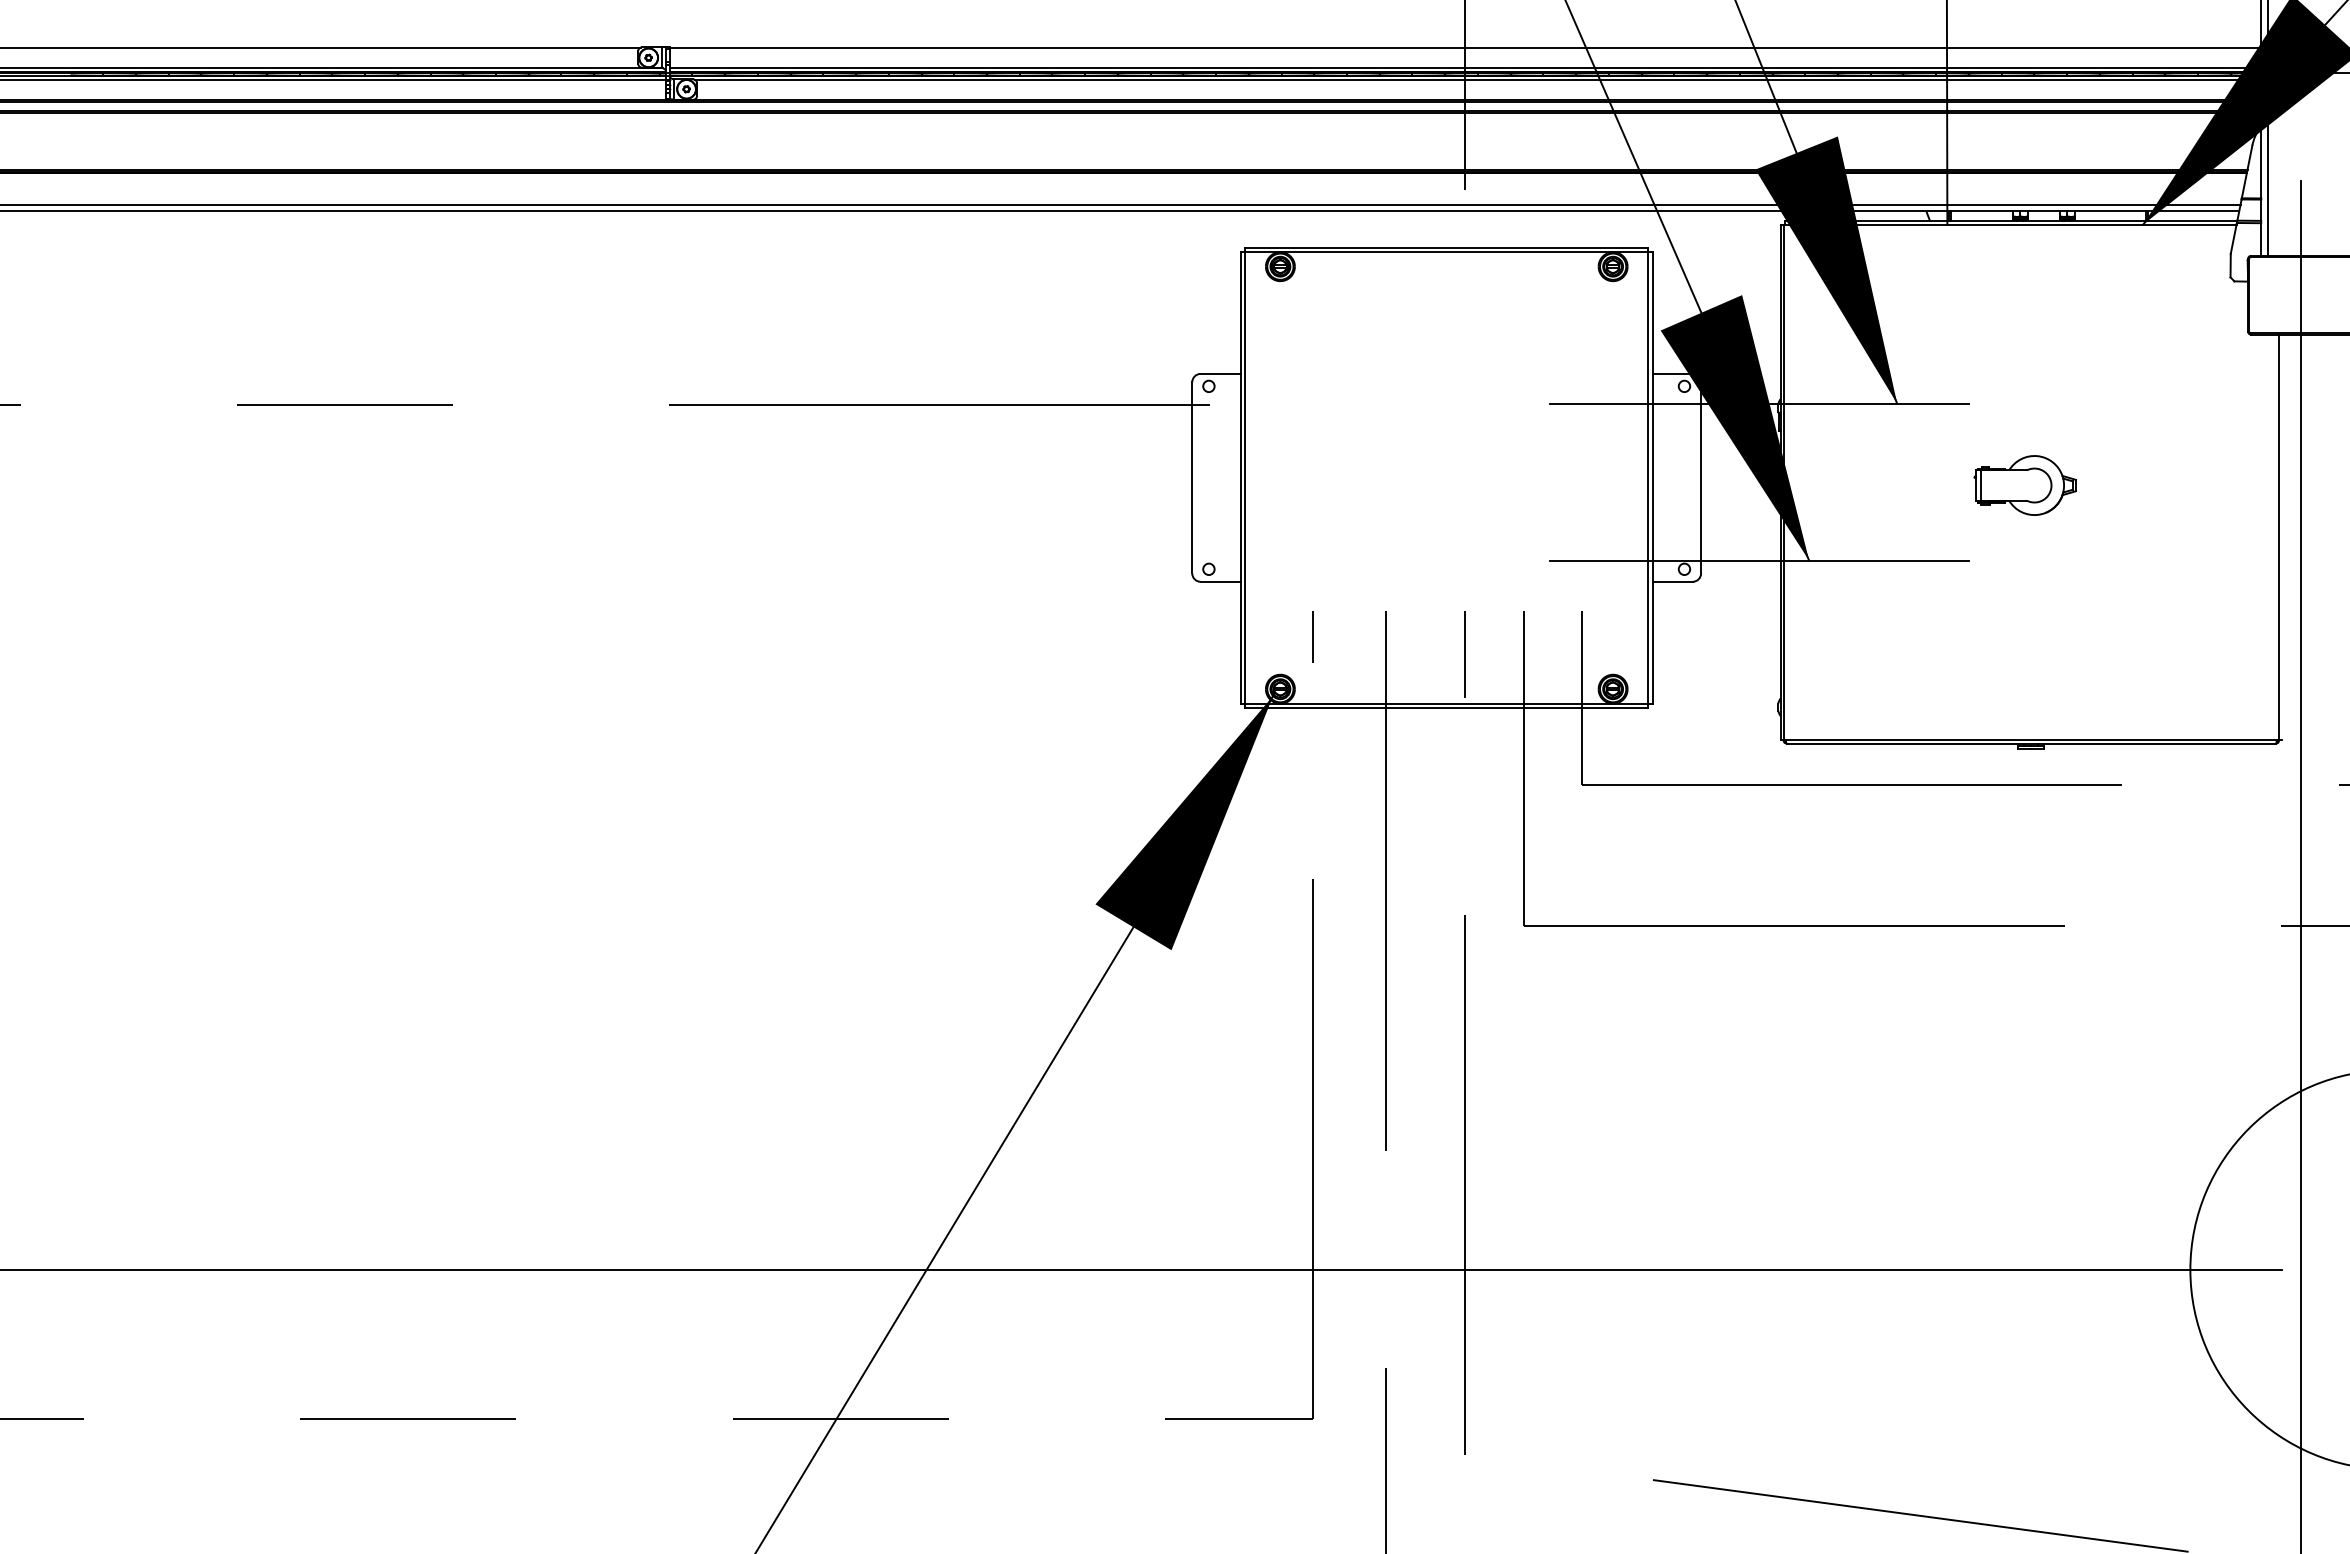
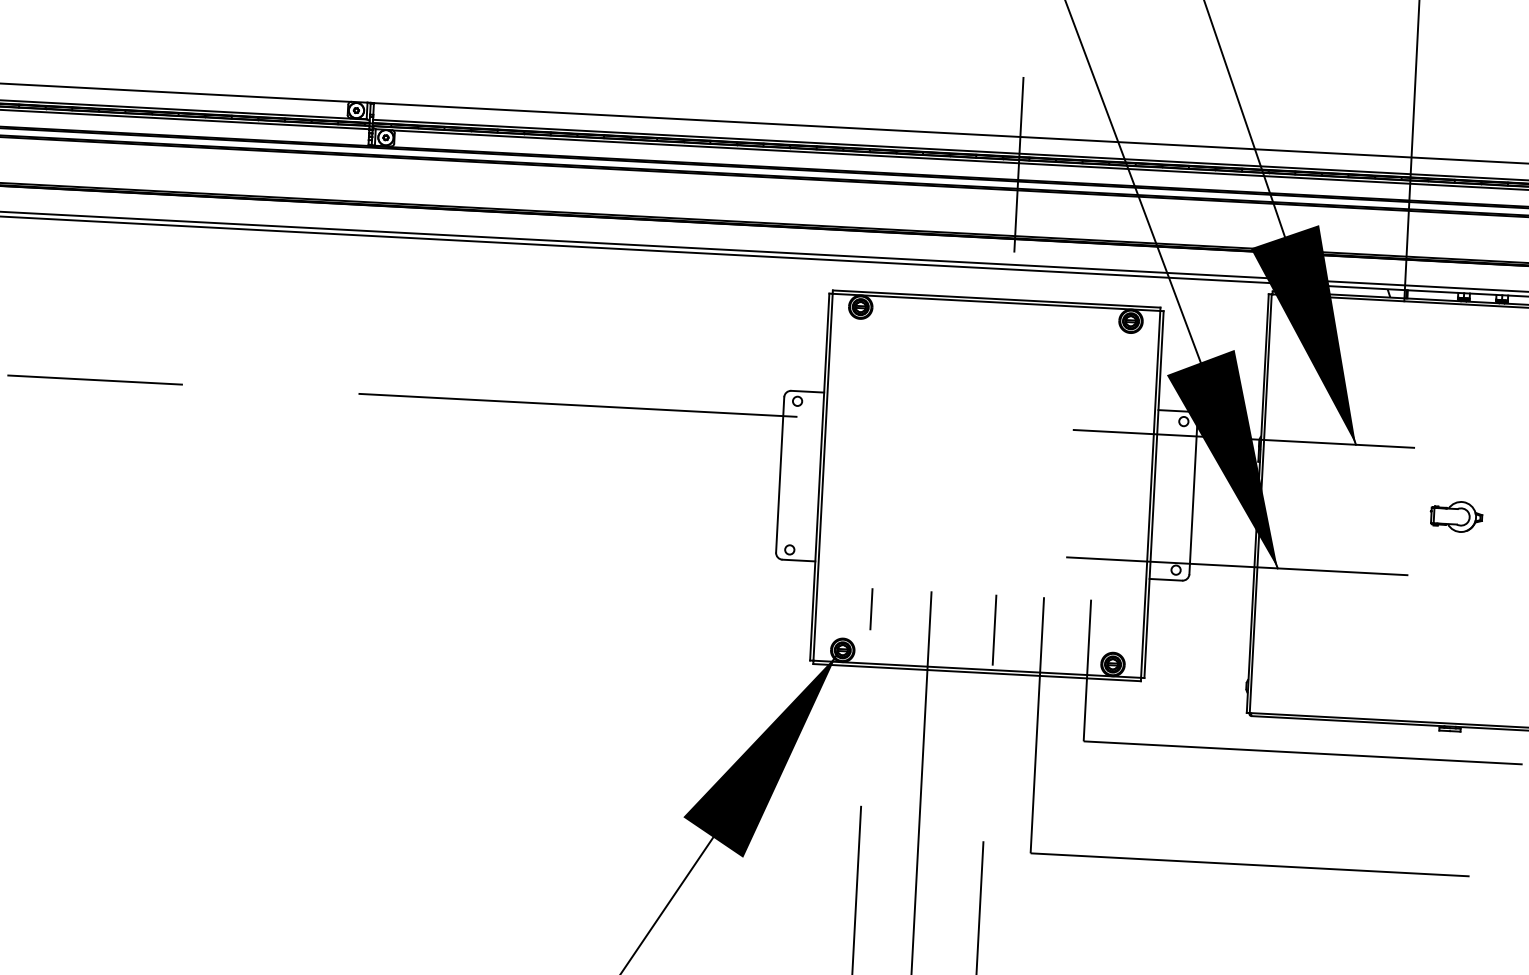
part: (2024, 485) -> (1455, 516), size x0.62

